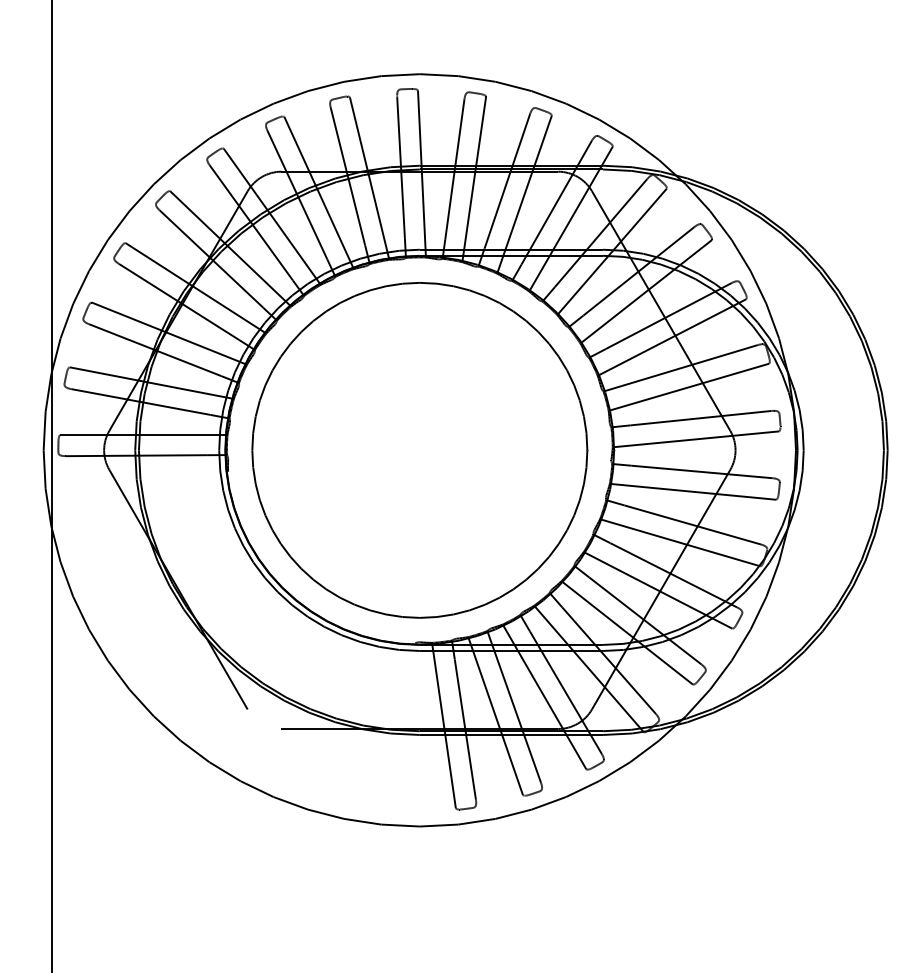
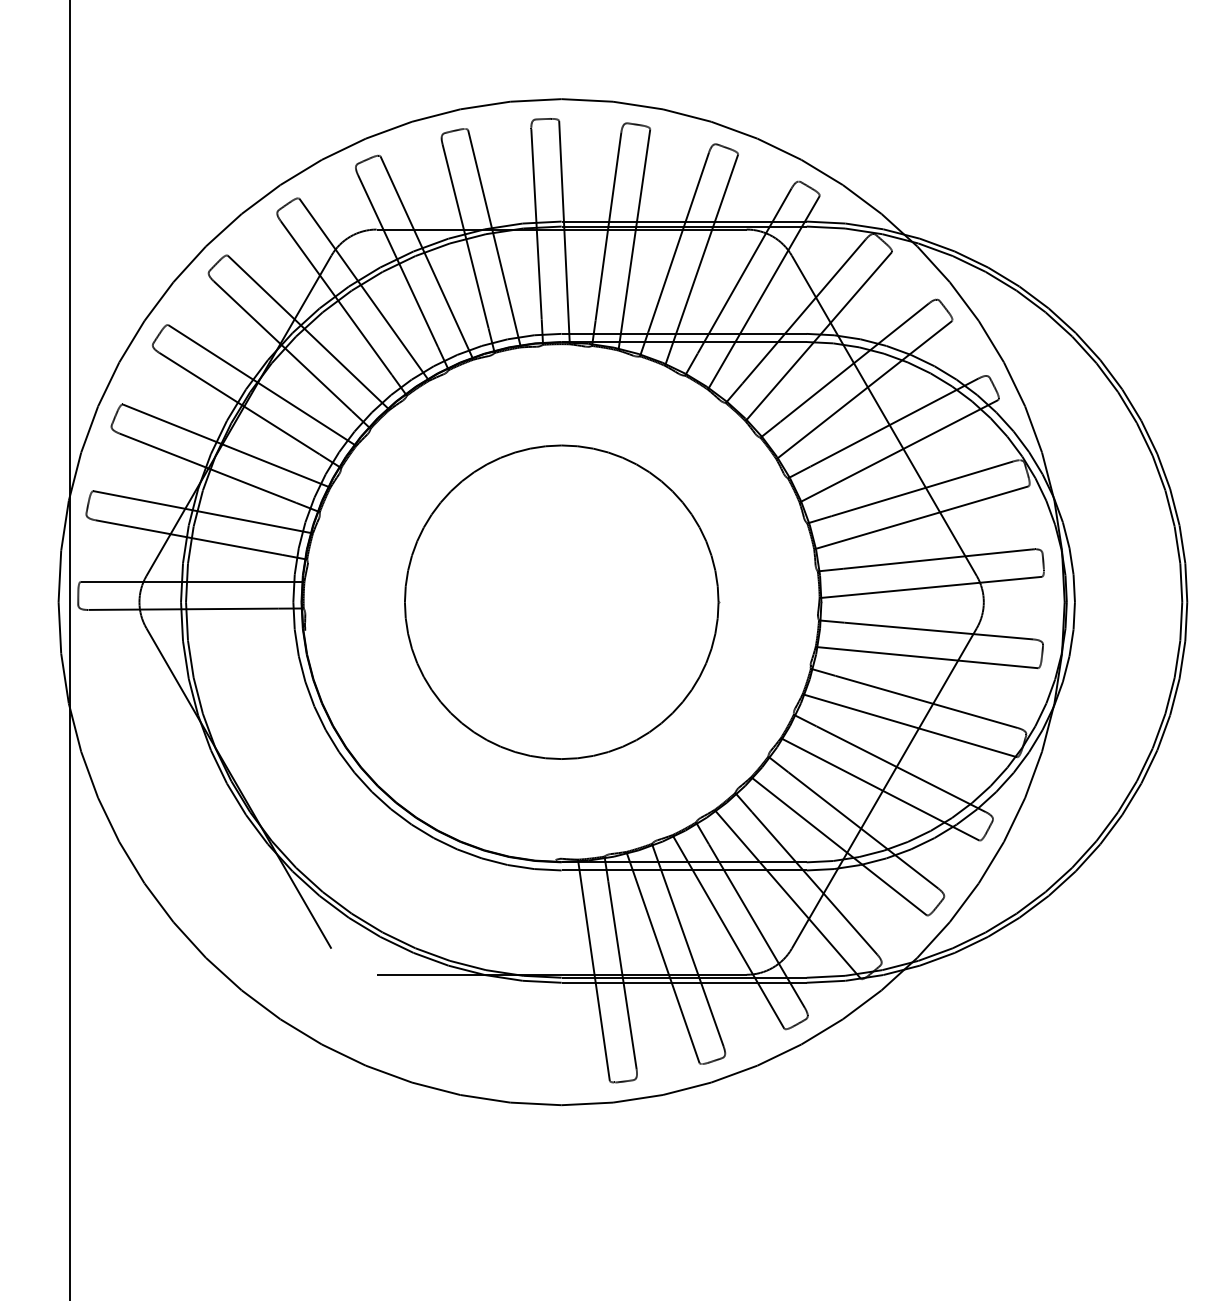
part: (419, 450) -> (561, 602), size x0.7

